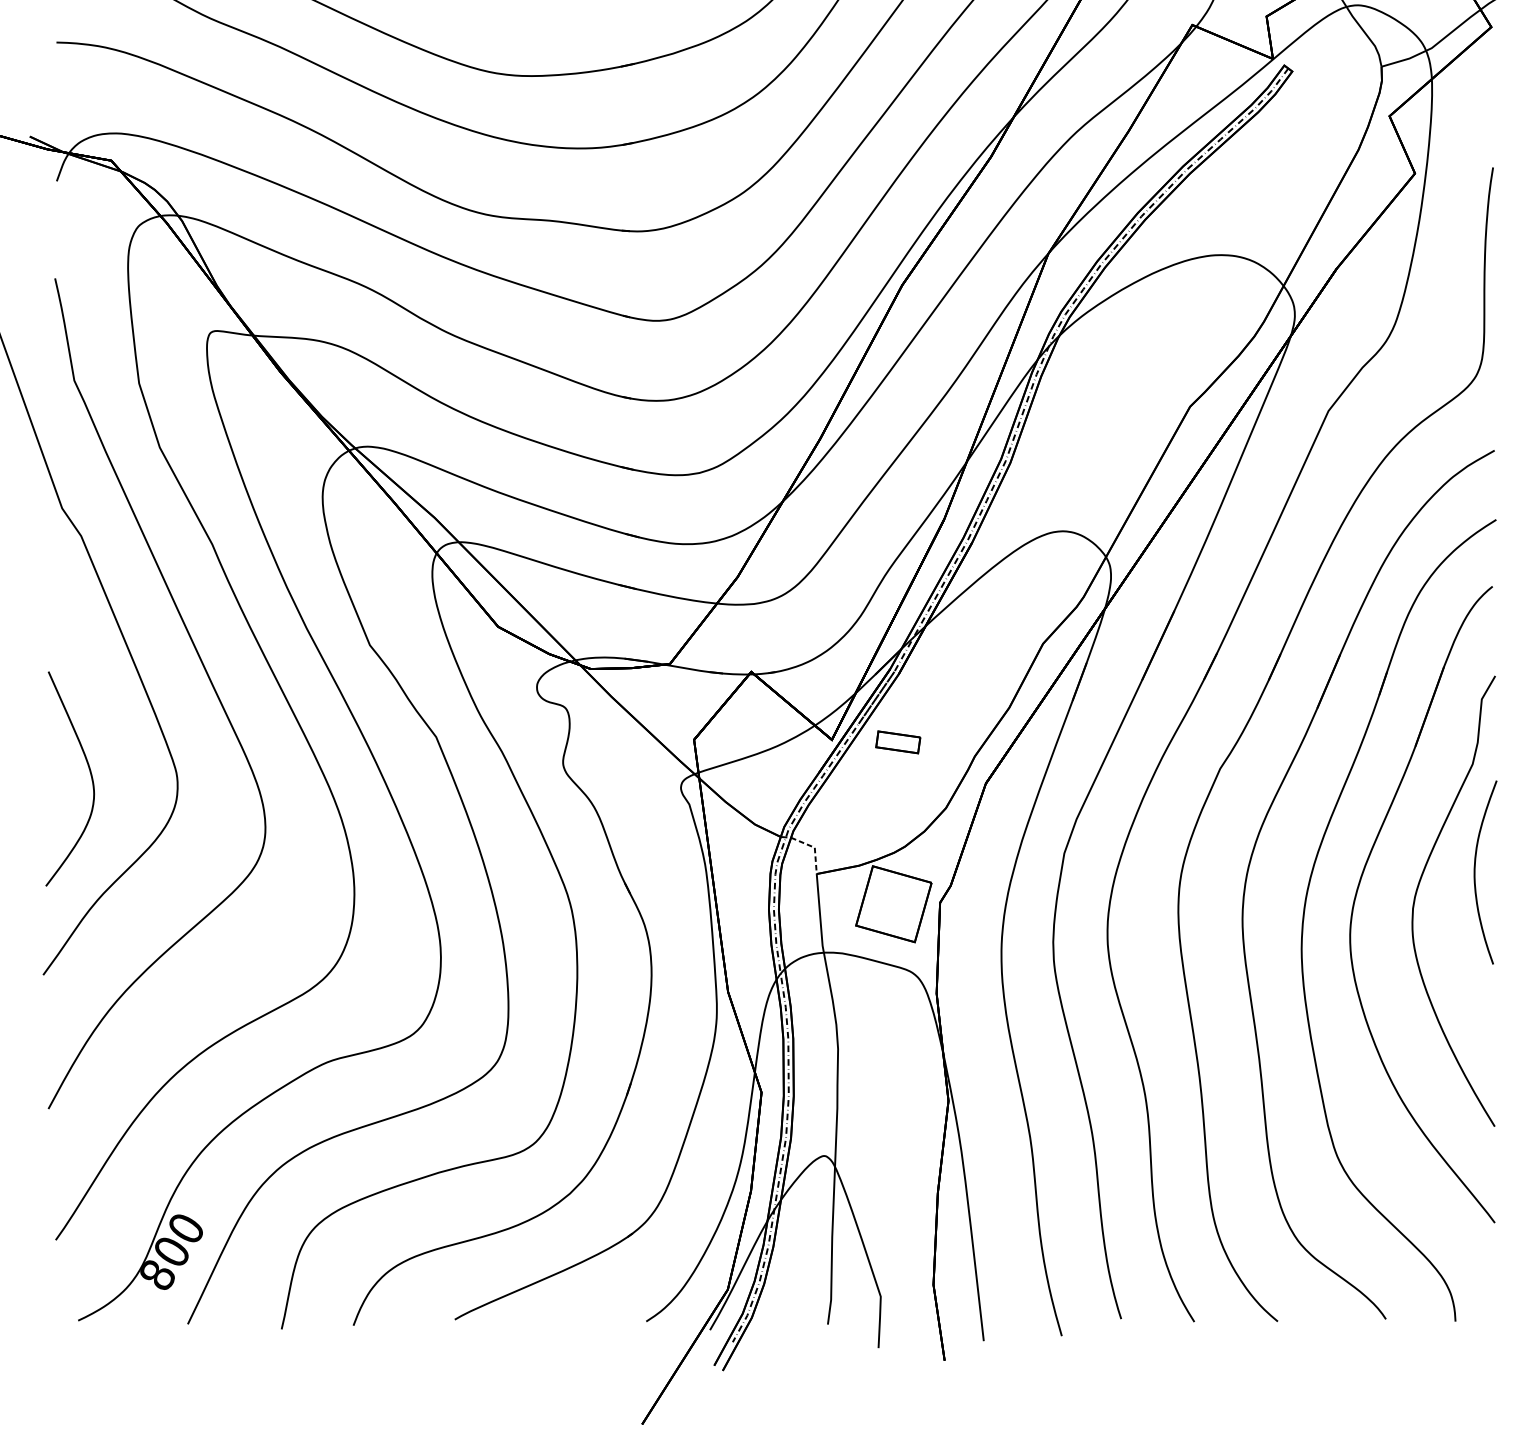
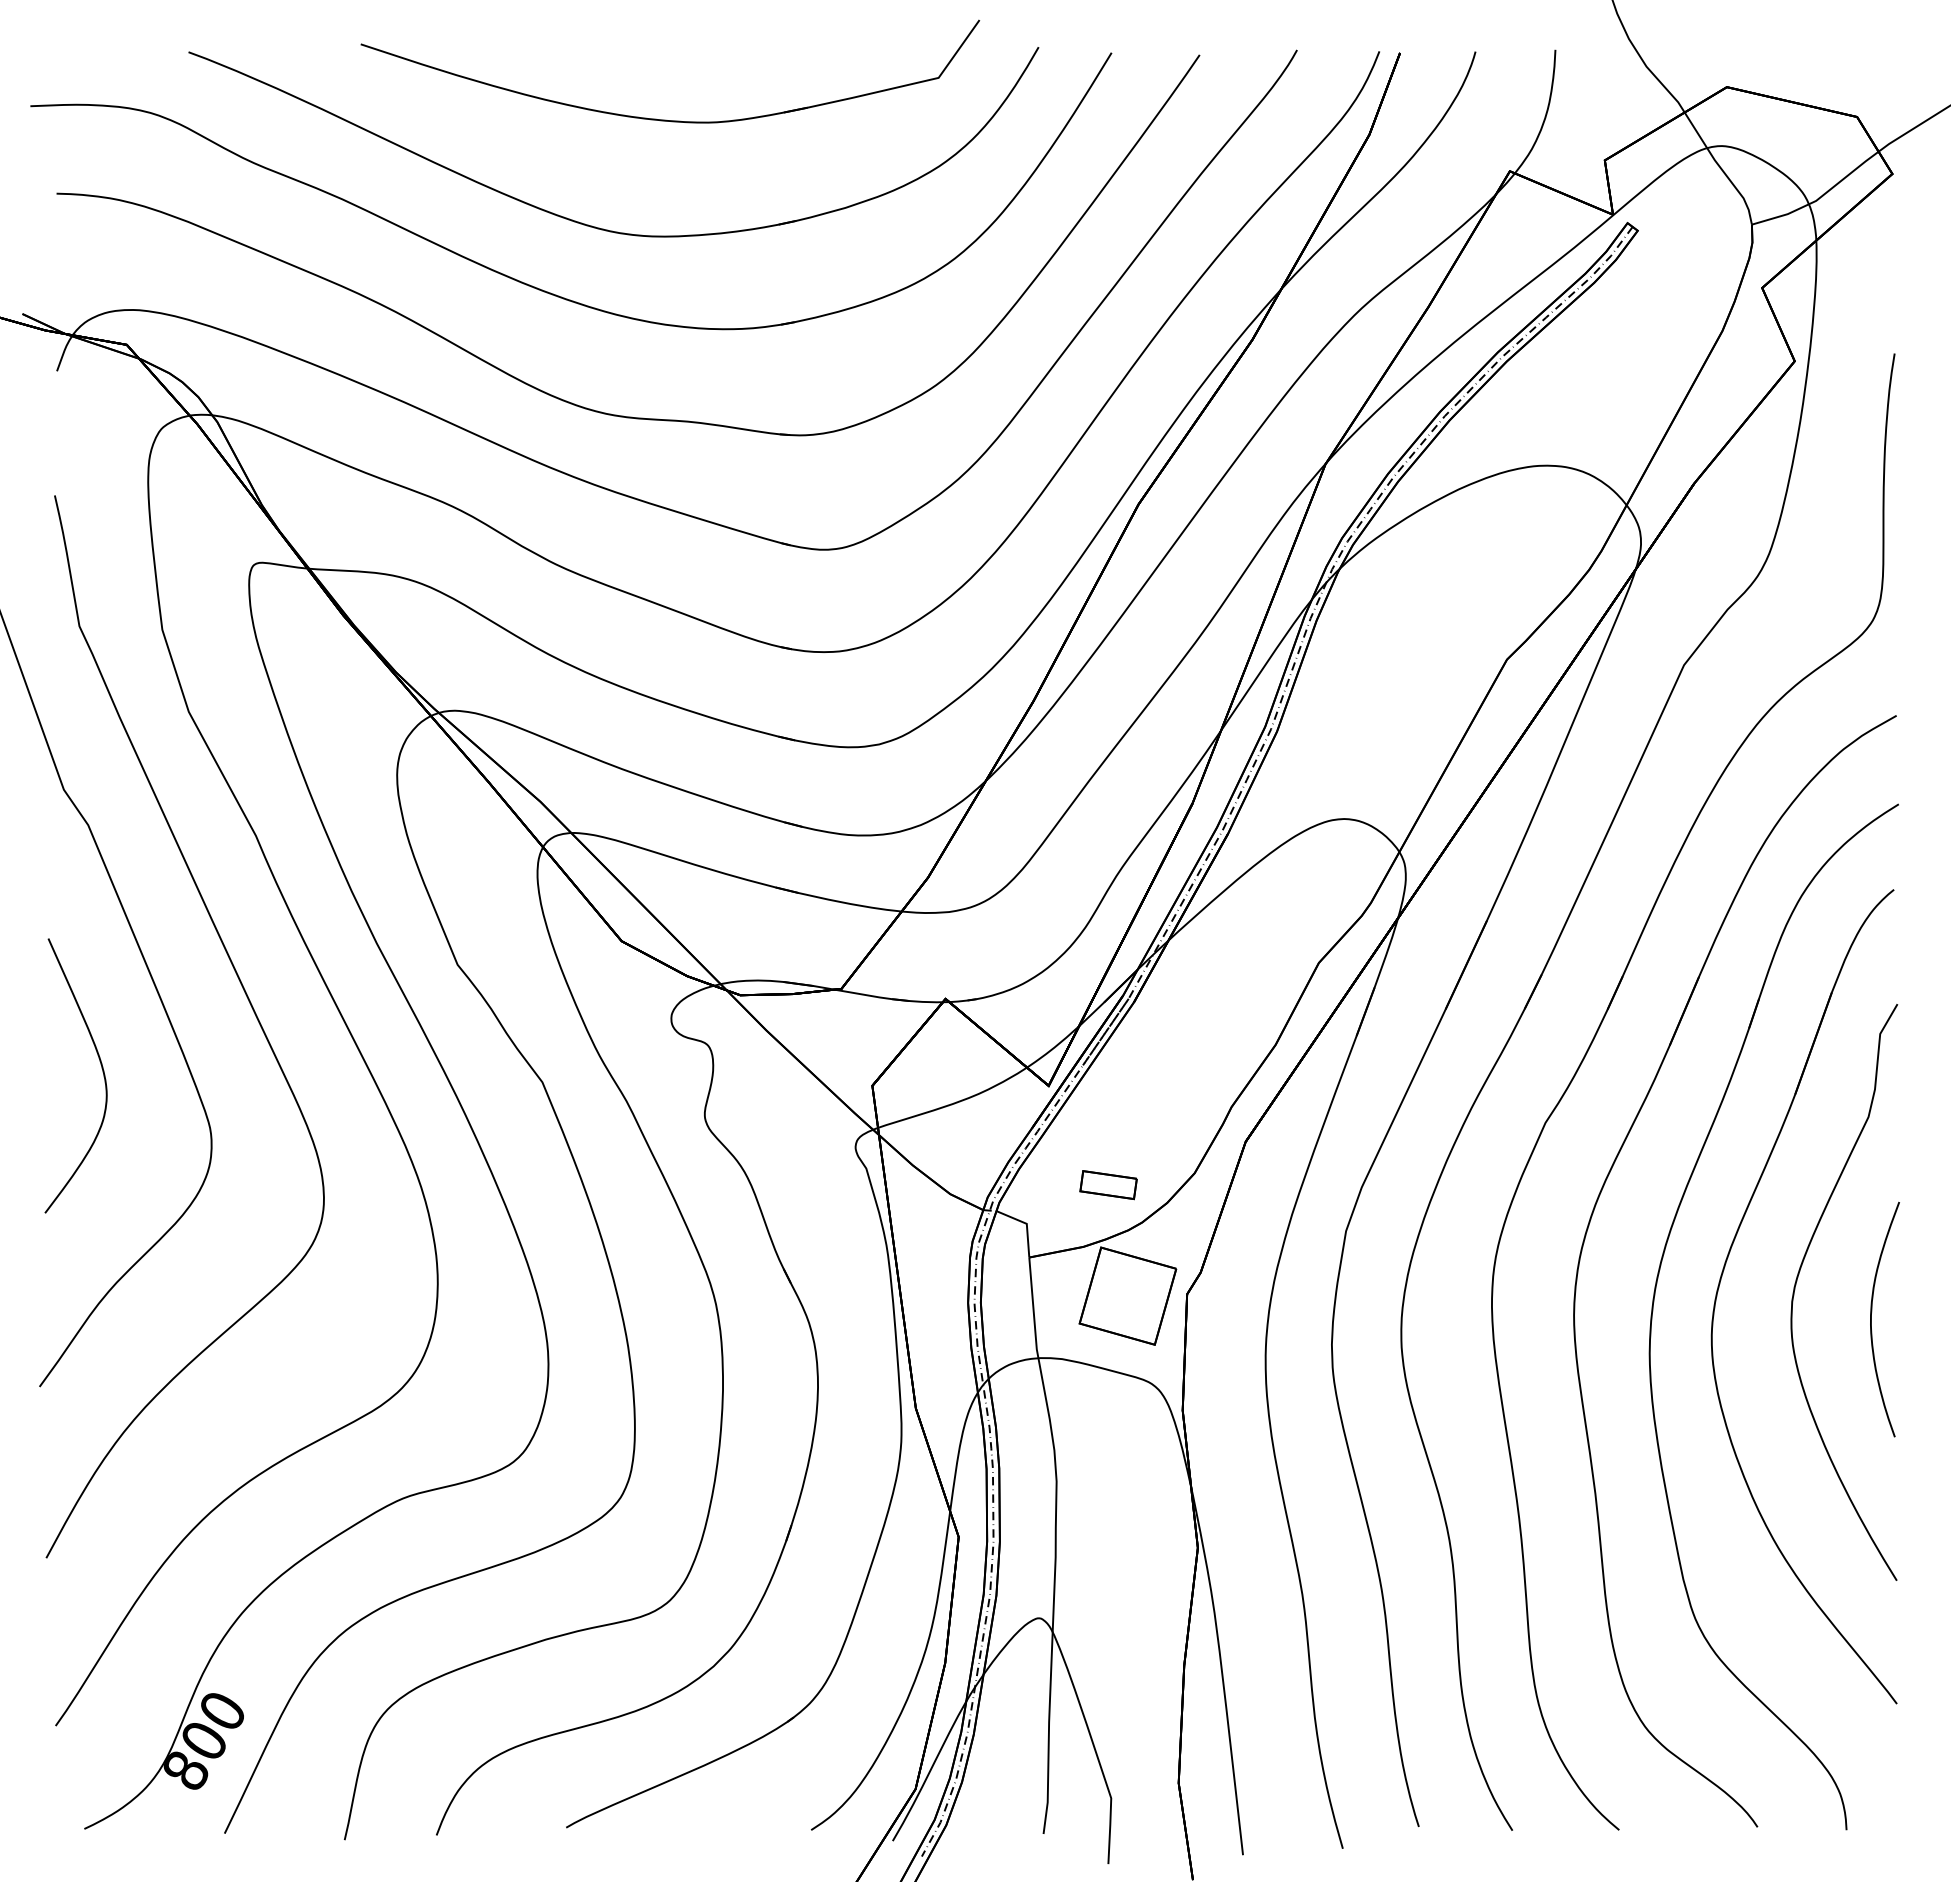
part: (898, 742) -> (1108, 1185), moved
curve: (90, 773) -> (101, 1068), moved
line: (814, 847) -> (1026, 1223), dashed -> solid
curve: (1475, 872) -> (1871, 1319), moved

